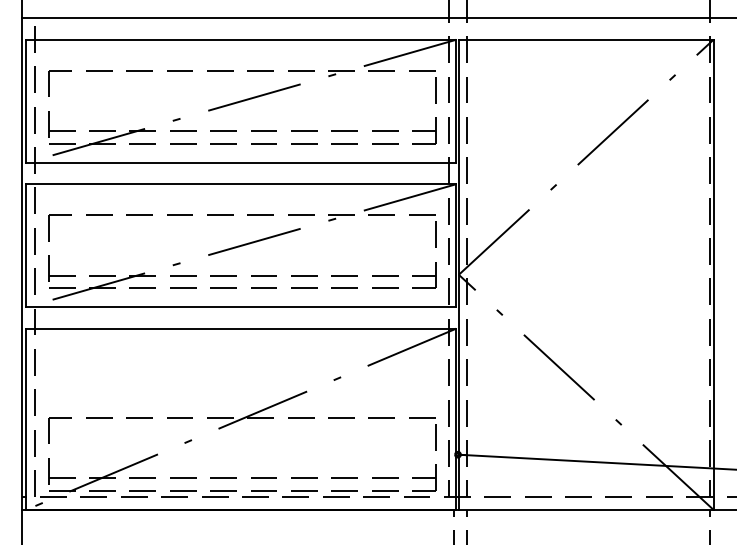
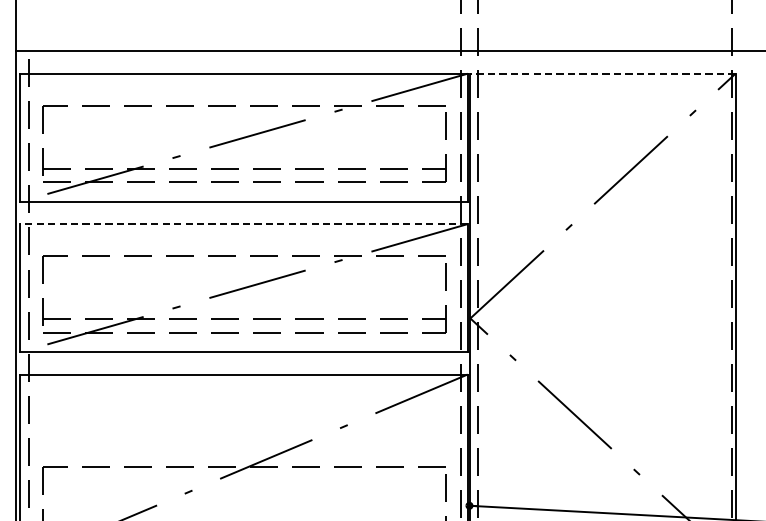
line: (585, 39) -> (602, 73), solid -> dashed
line: (241, 184) -> (244, 224), solid -> dashed

